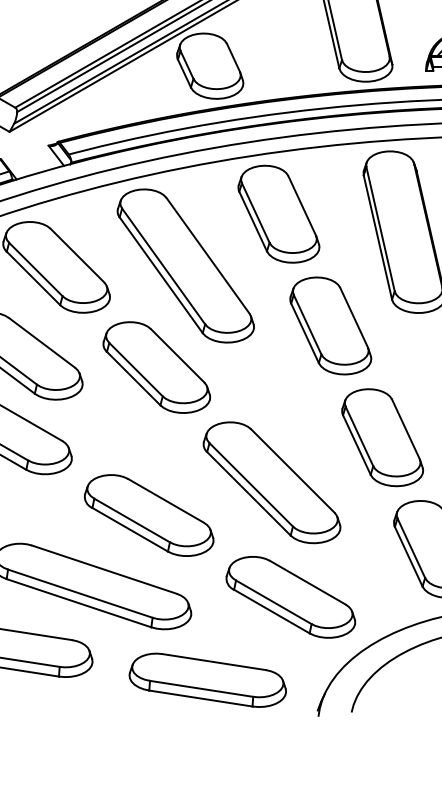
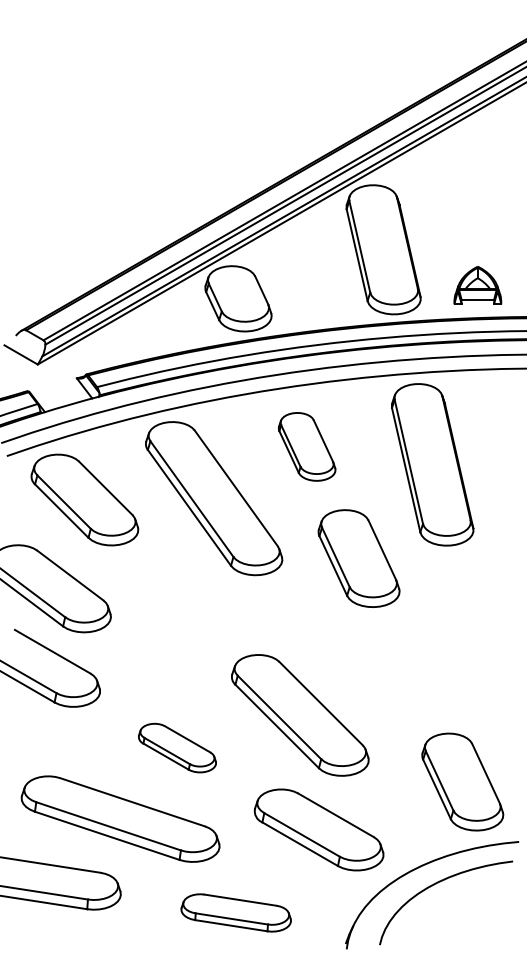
part: (278, 213) -> (306, 446), size x0.7
part: (156, 366) -> (184, 599), removed
part: (382, 437) -> (410, 670), removed
part: (149, 514) -> (177, 747), size x0.6
part: (208, 679) -> (236, 912), size x0.7

